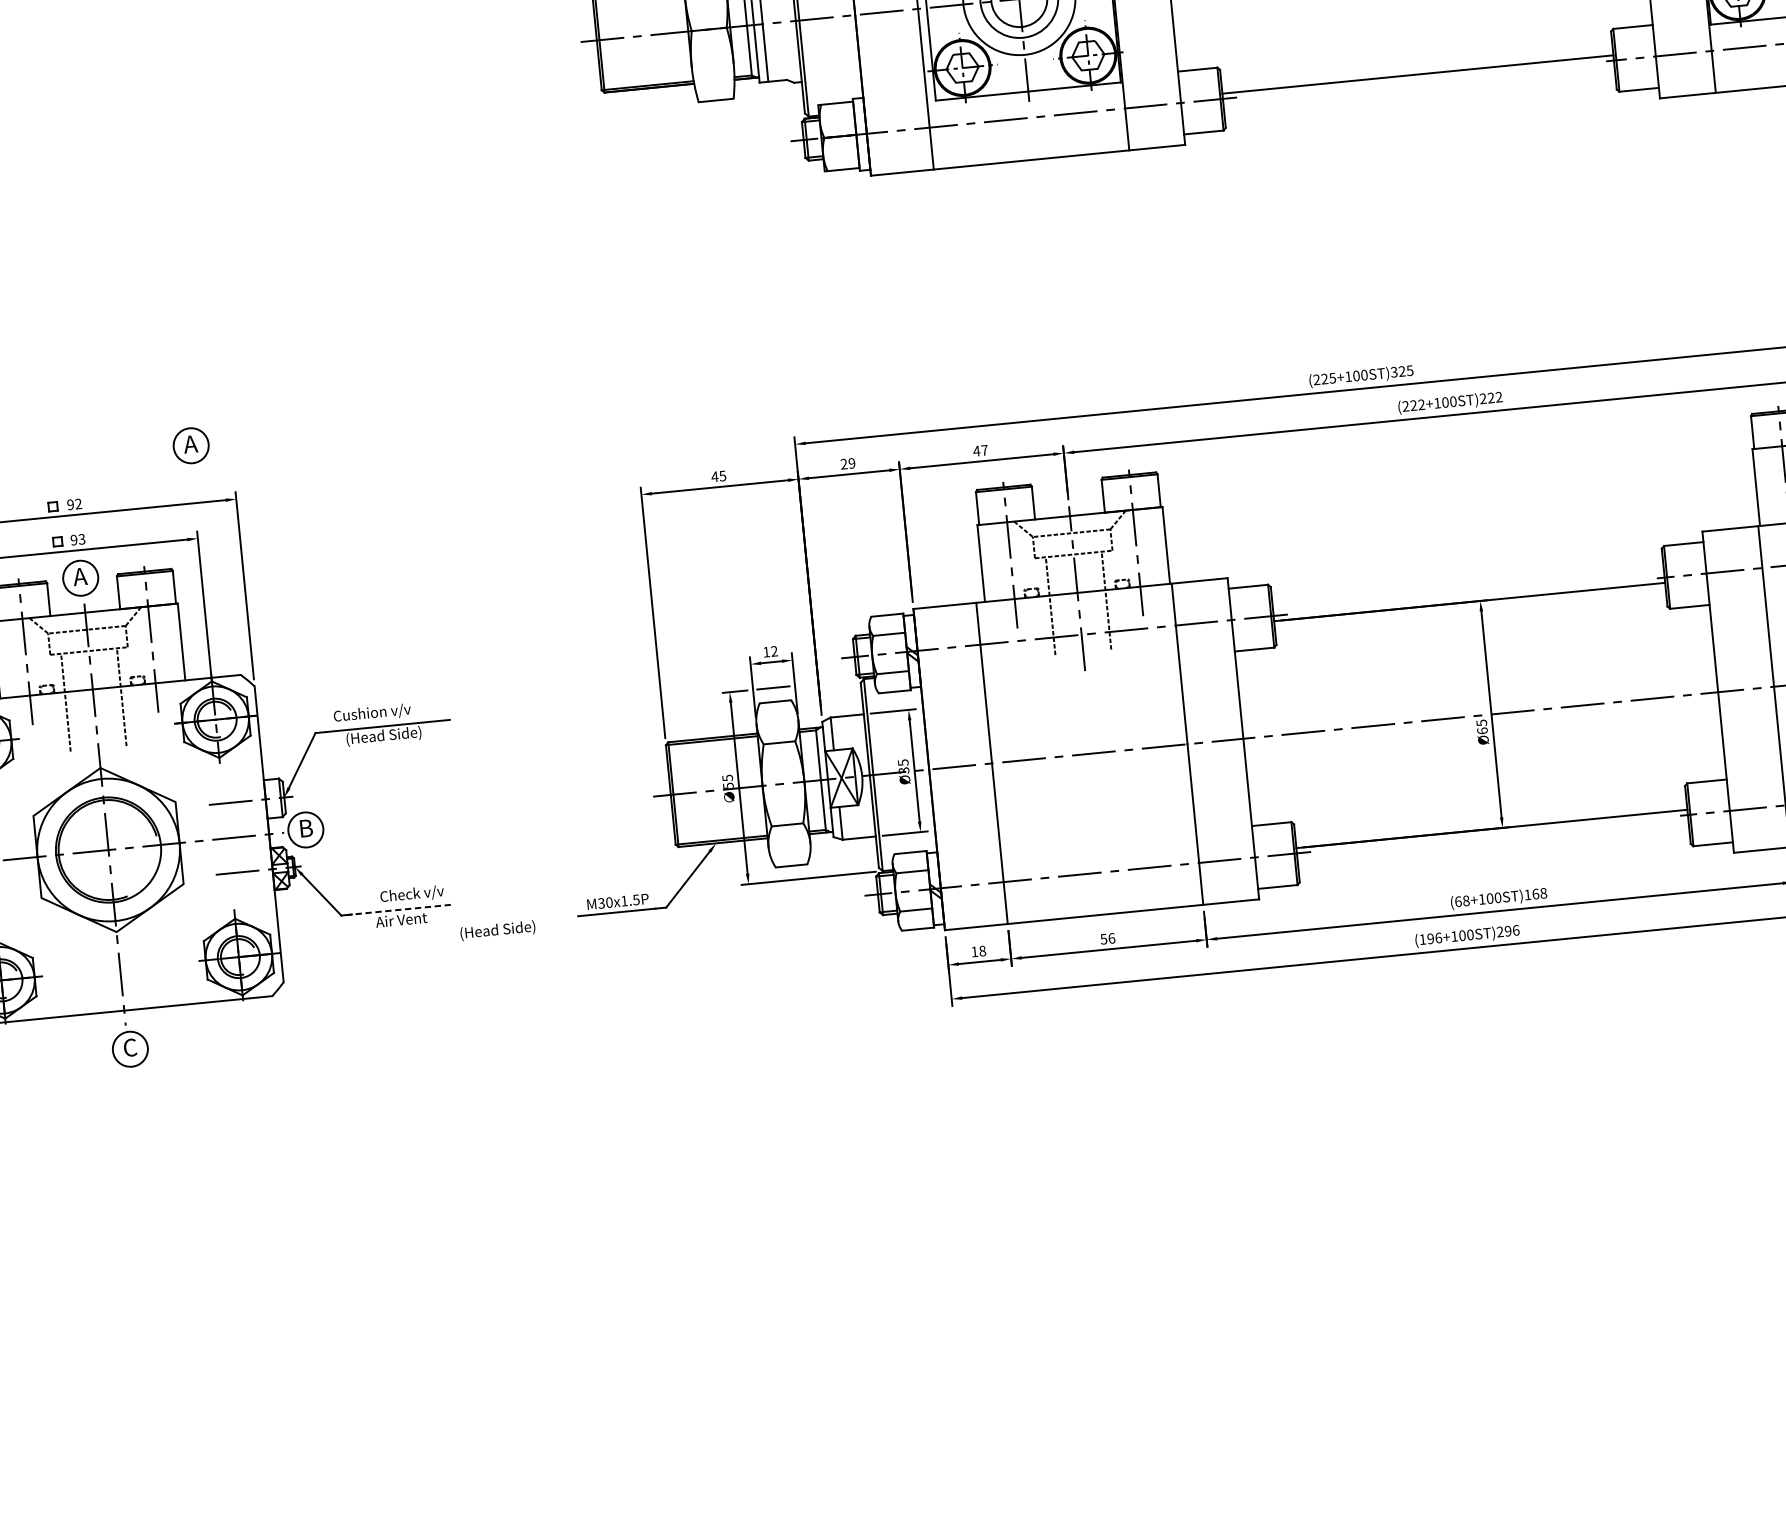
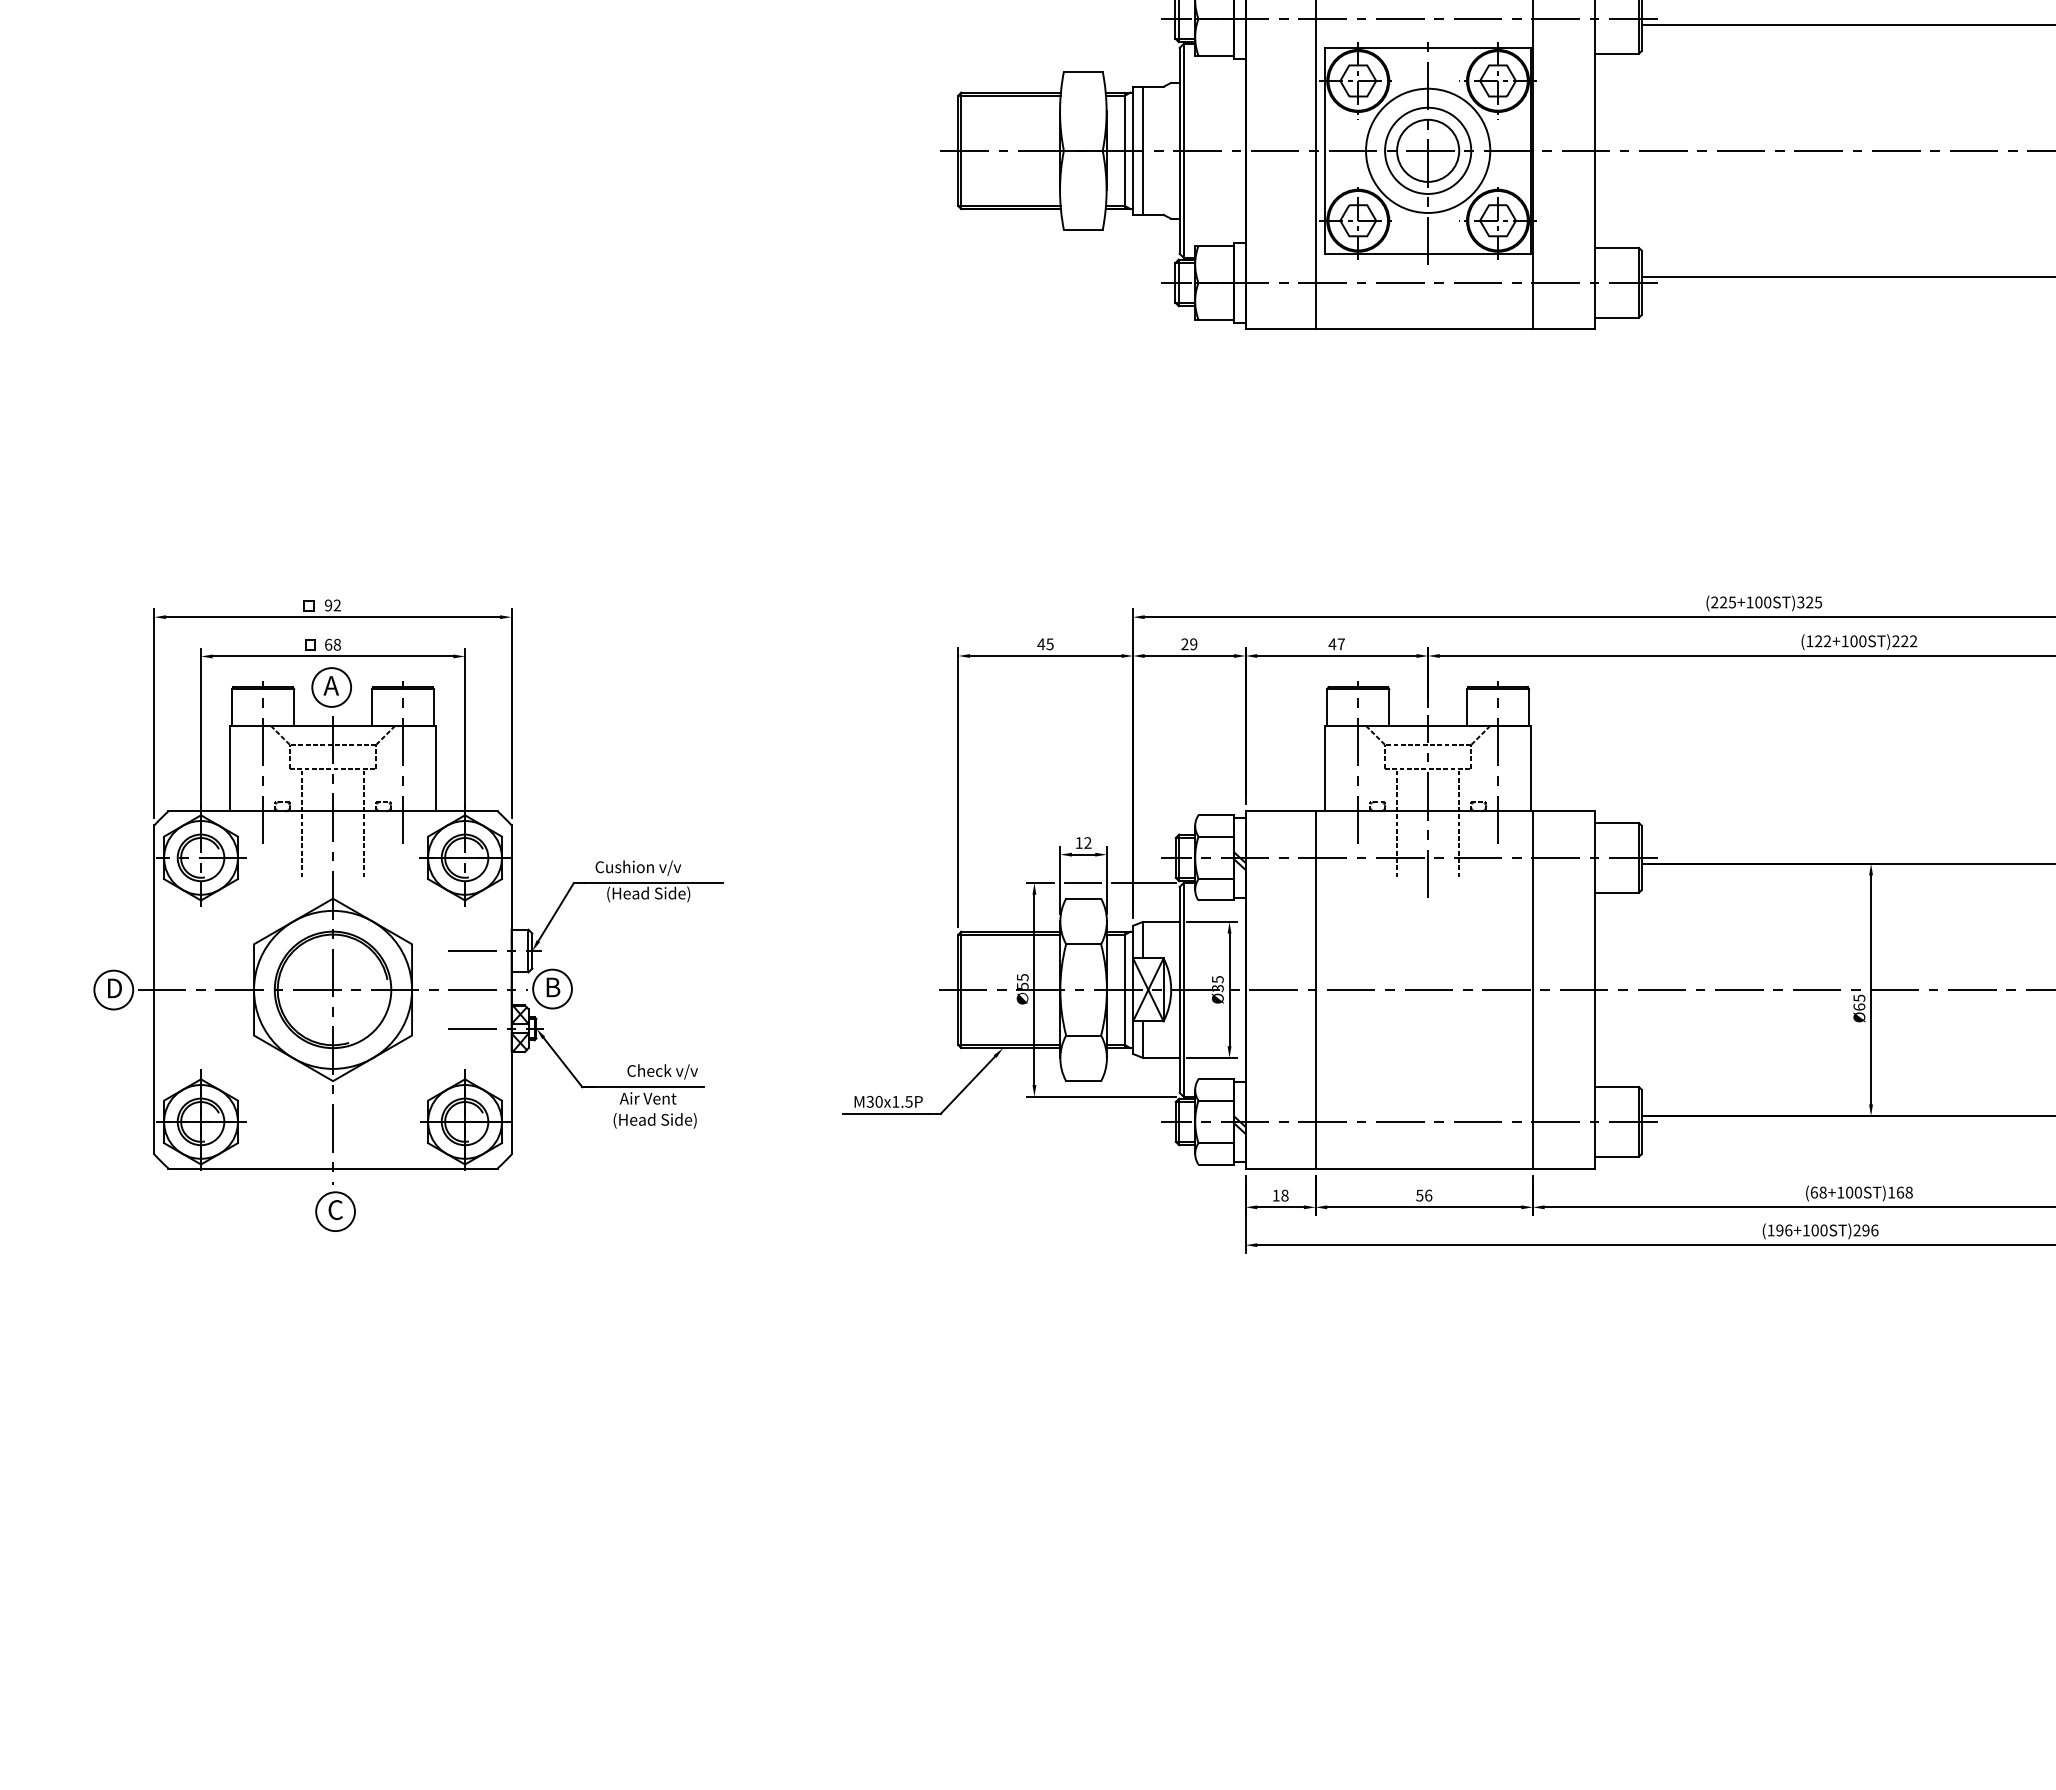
text: (1405, 406) -> (1809, 641), (222+100ST)222 -> (122+100ST)222
part: (190, 445) -> (467, 553), removed
text: (77, 539) -> (332, 644), 93 -> 68
line: (827, 682) -> (1143, 883), added
line: (396, 910) -> (643, 1087), dashed -> solid
text: (497, 930) -> (654, 1120), moved

